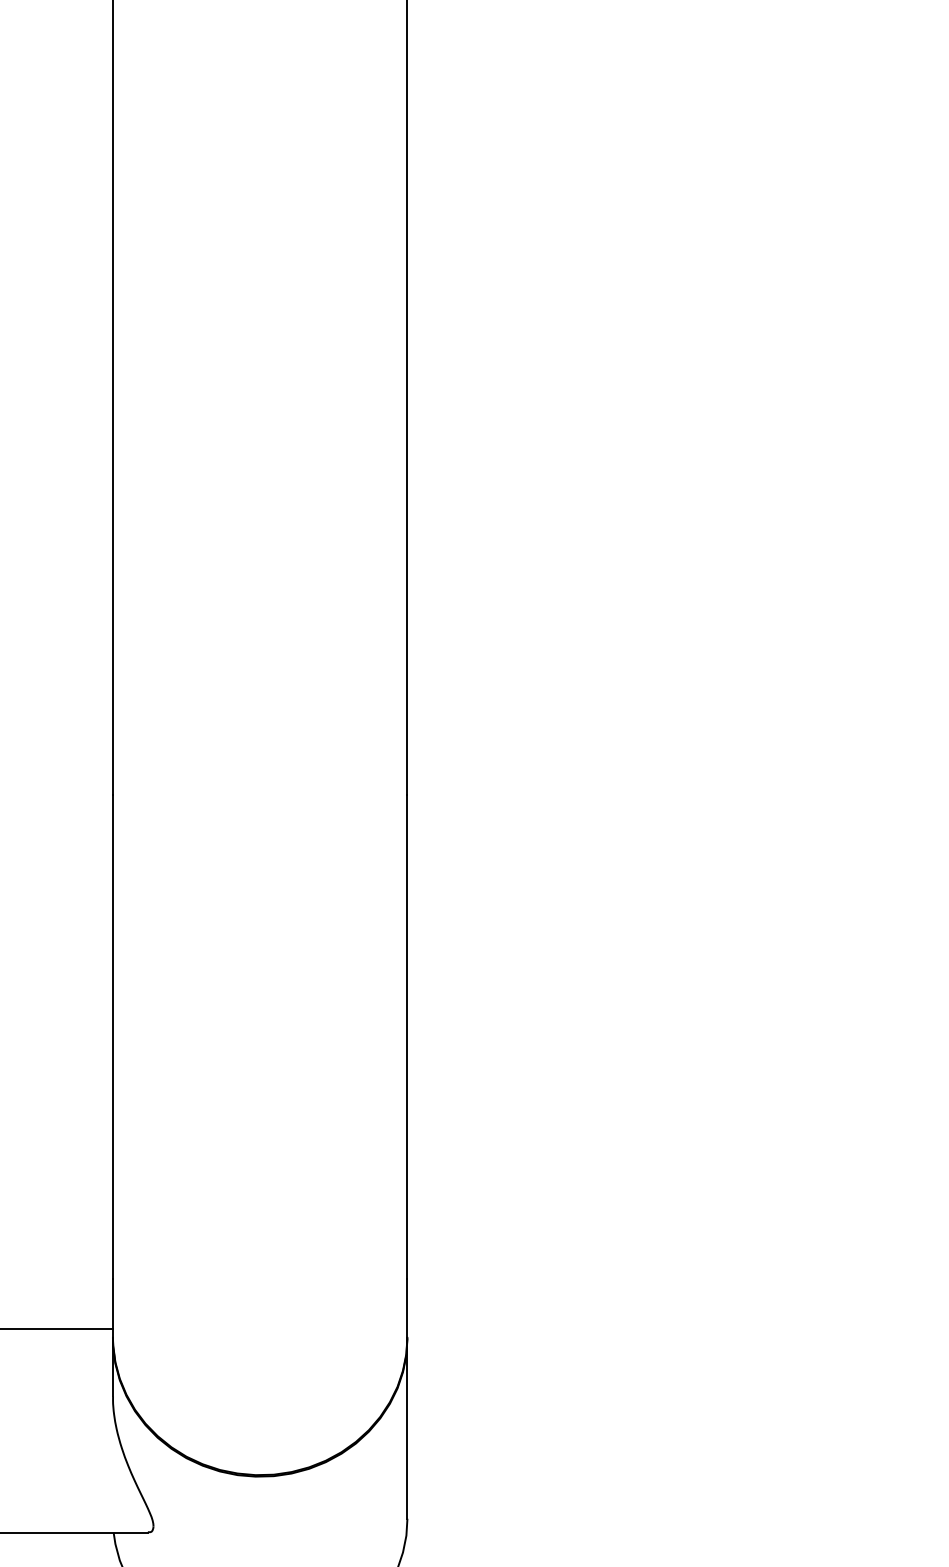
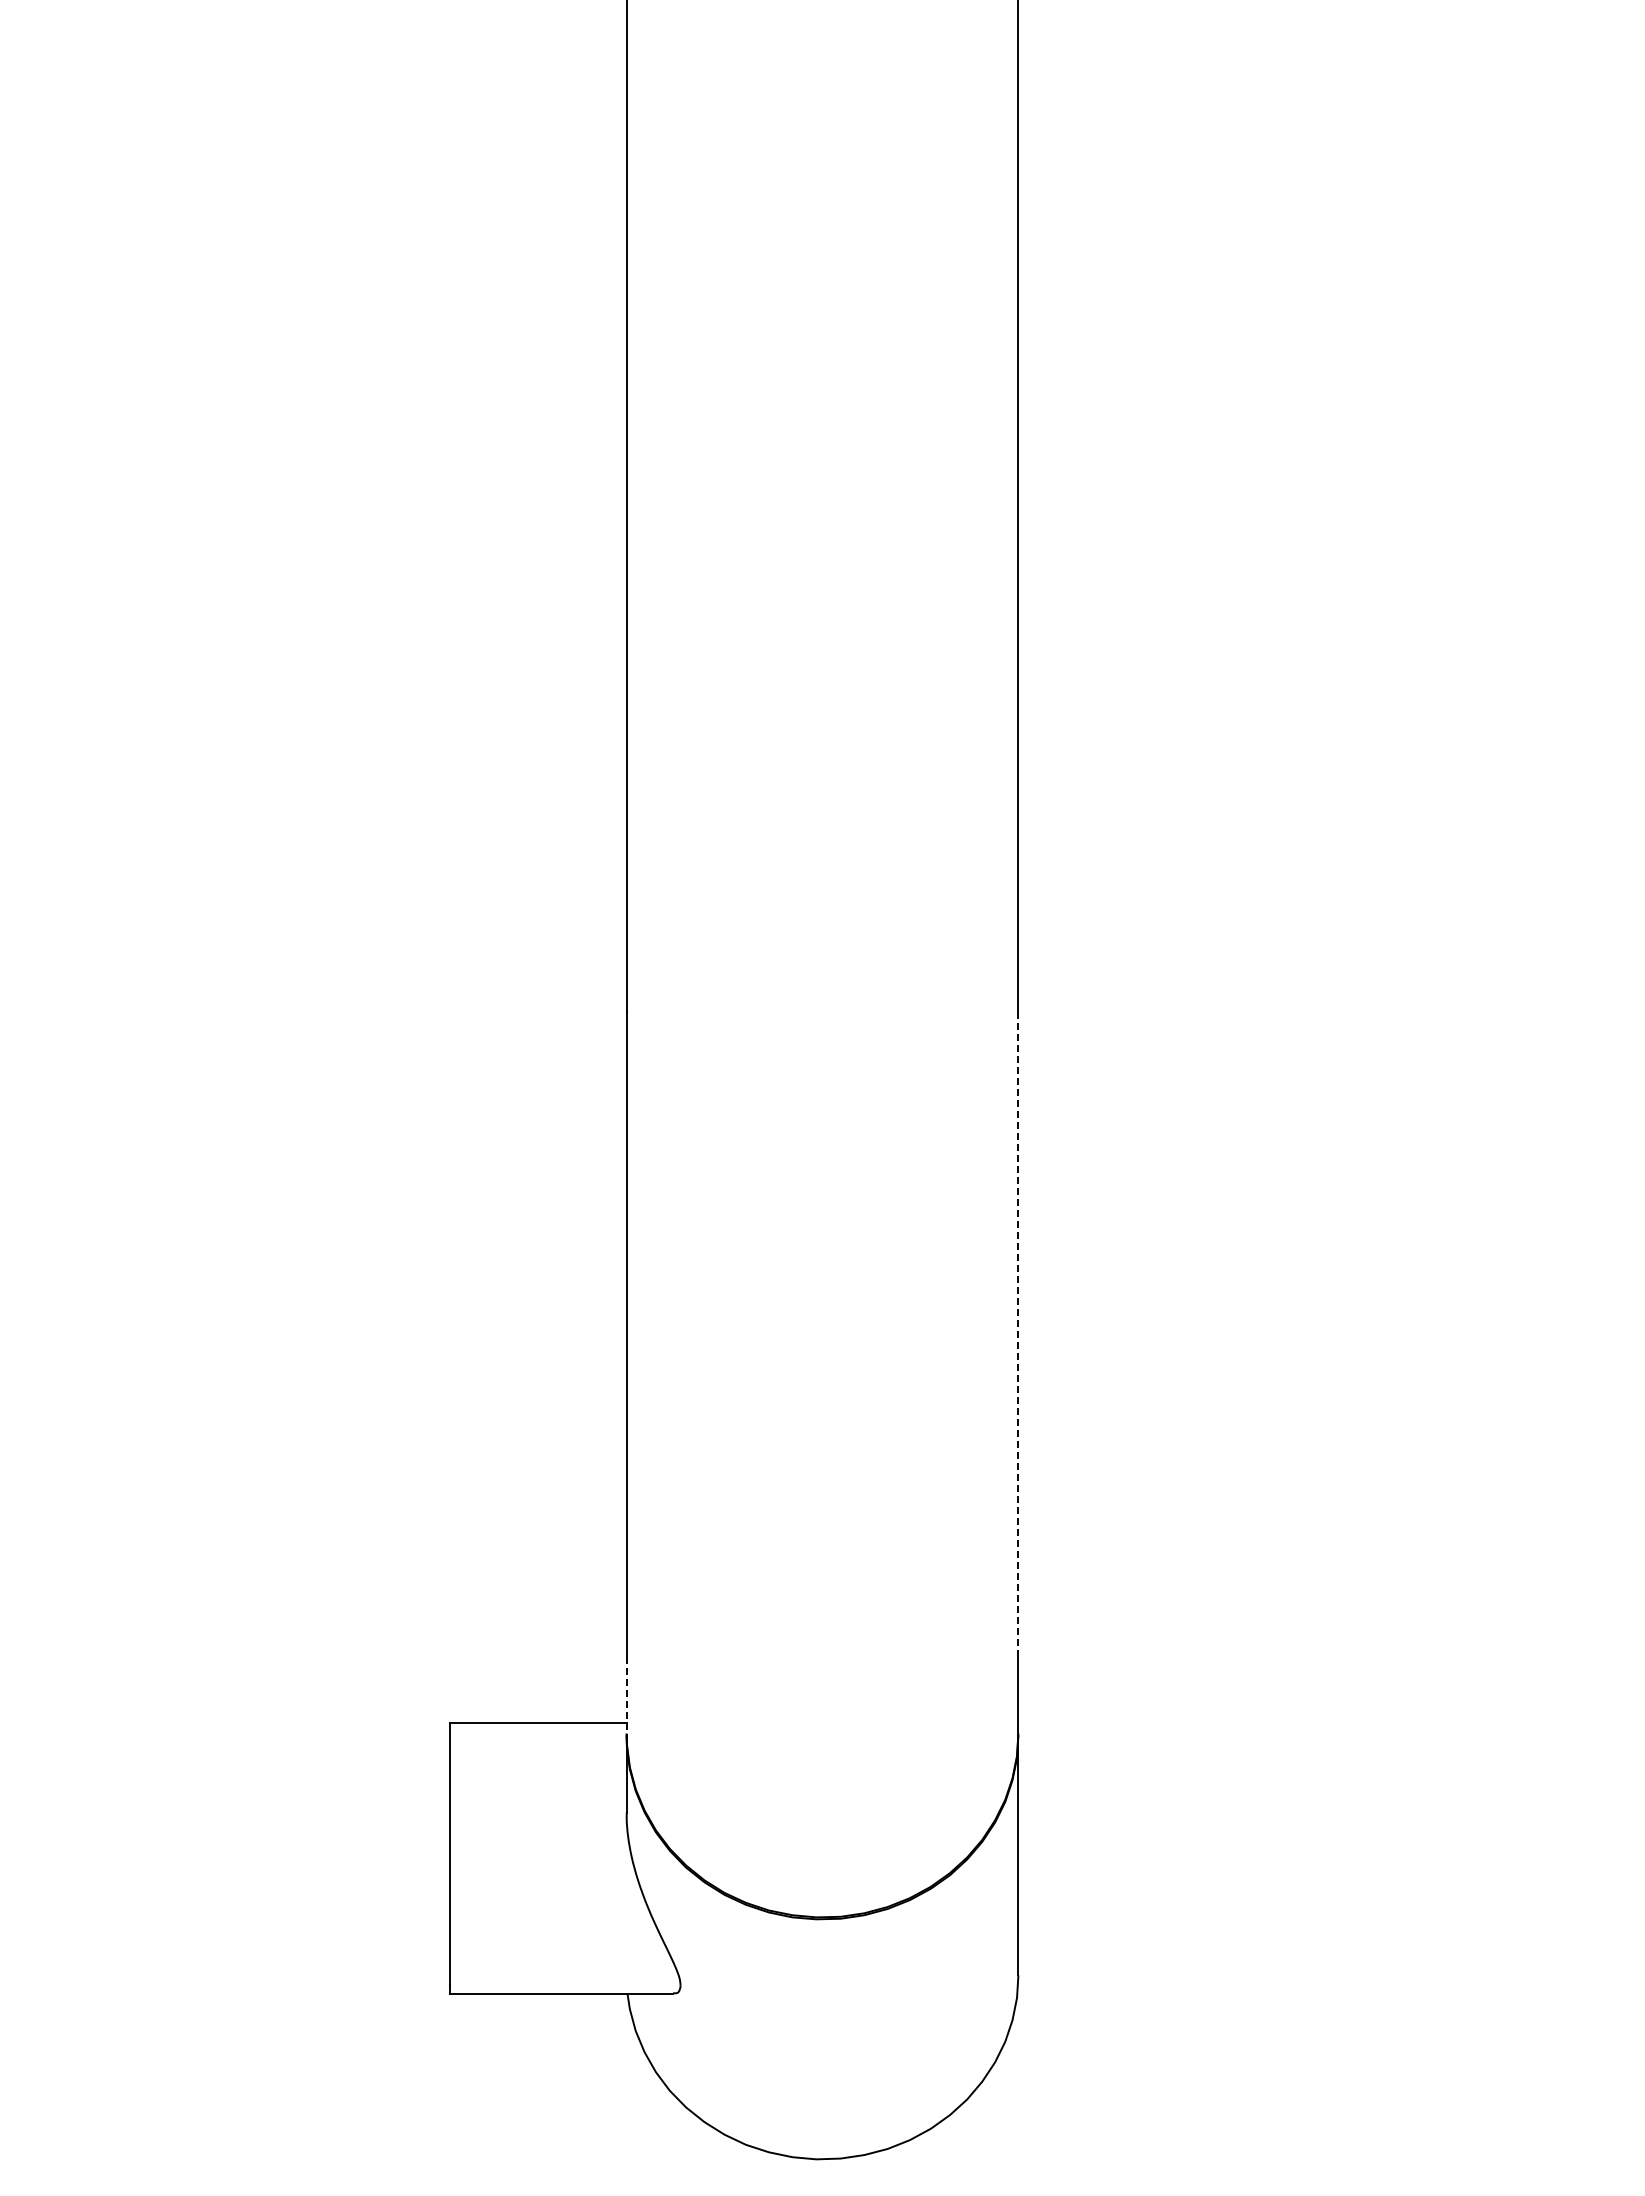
line: (407, 1036) -> (1018, 1333), solid -> dashed
line: (112, 1308) -> (626, 1695), solid -> dashed

